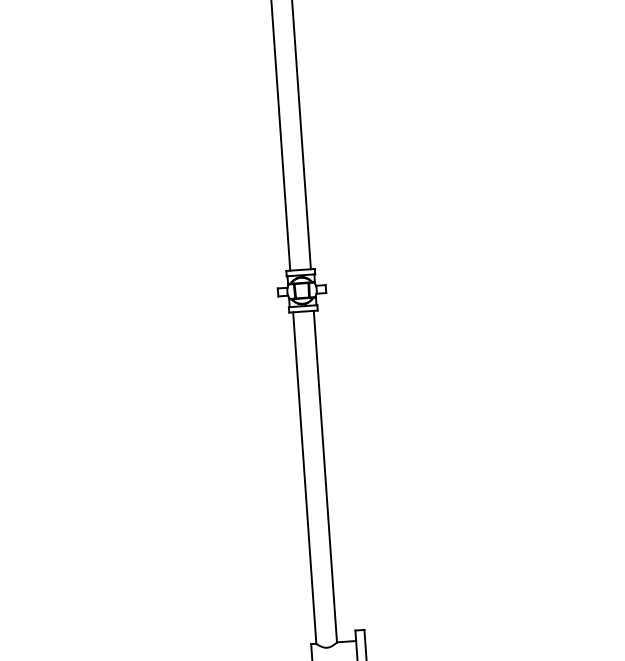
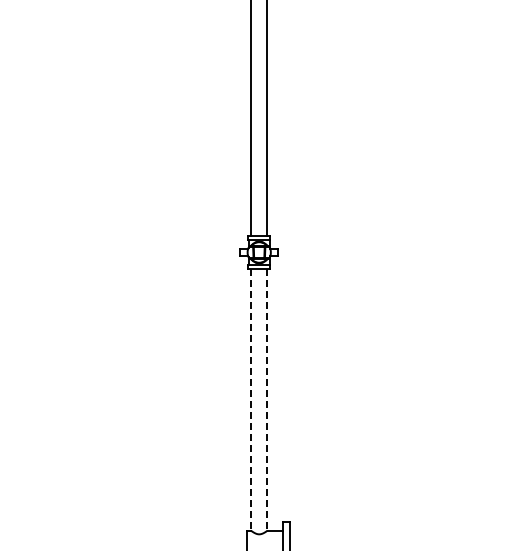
line: (325, 476) -> (267, 399), solid -> dashed
line: (305, 477) -> (251, 399), solid -> dashed

